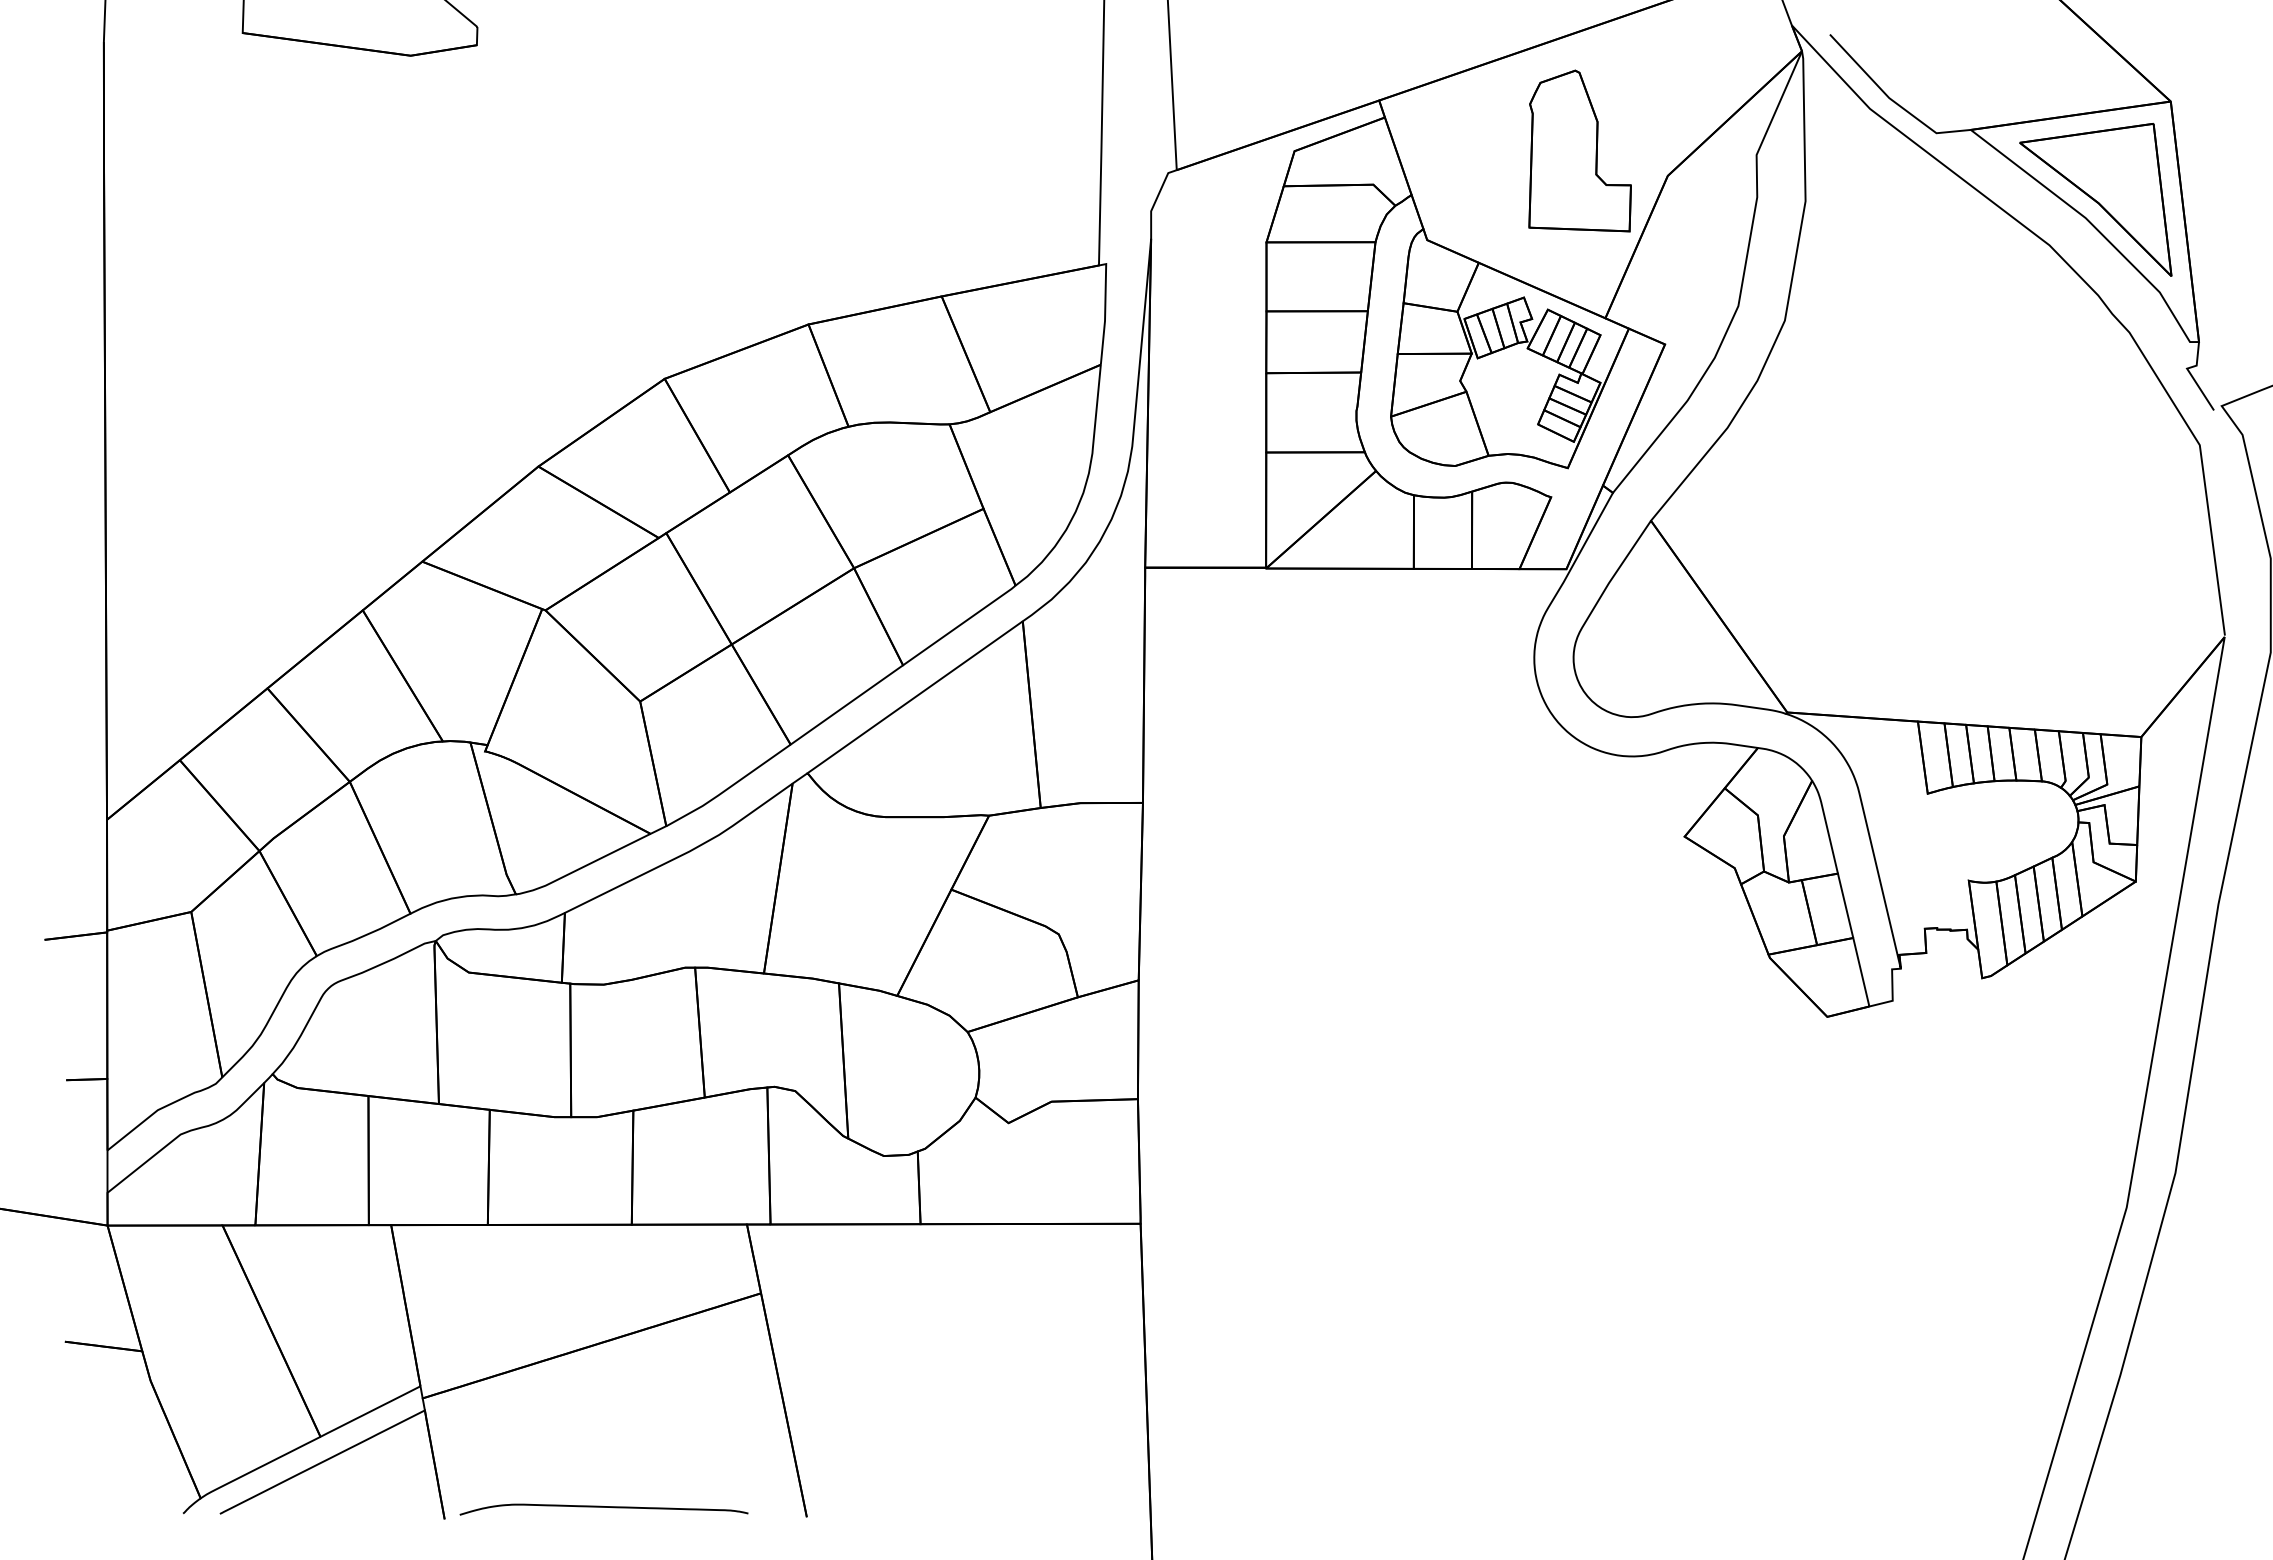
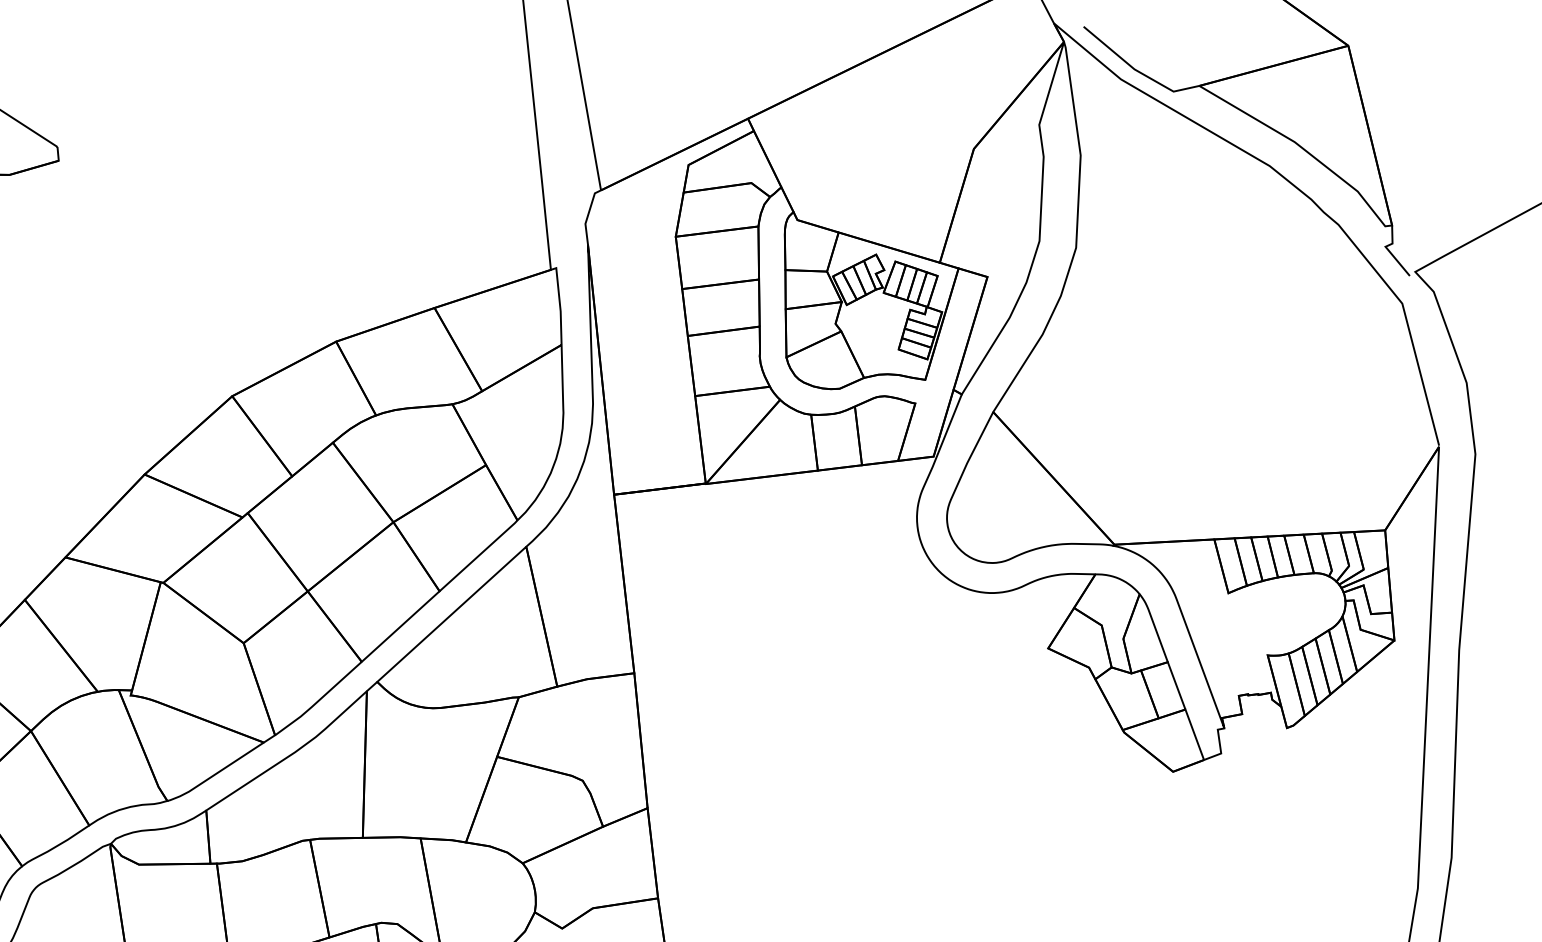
part: (1579, 150) -> (904, 137), removed
part: (2095, 199) -> (1300, 127), removed

